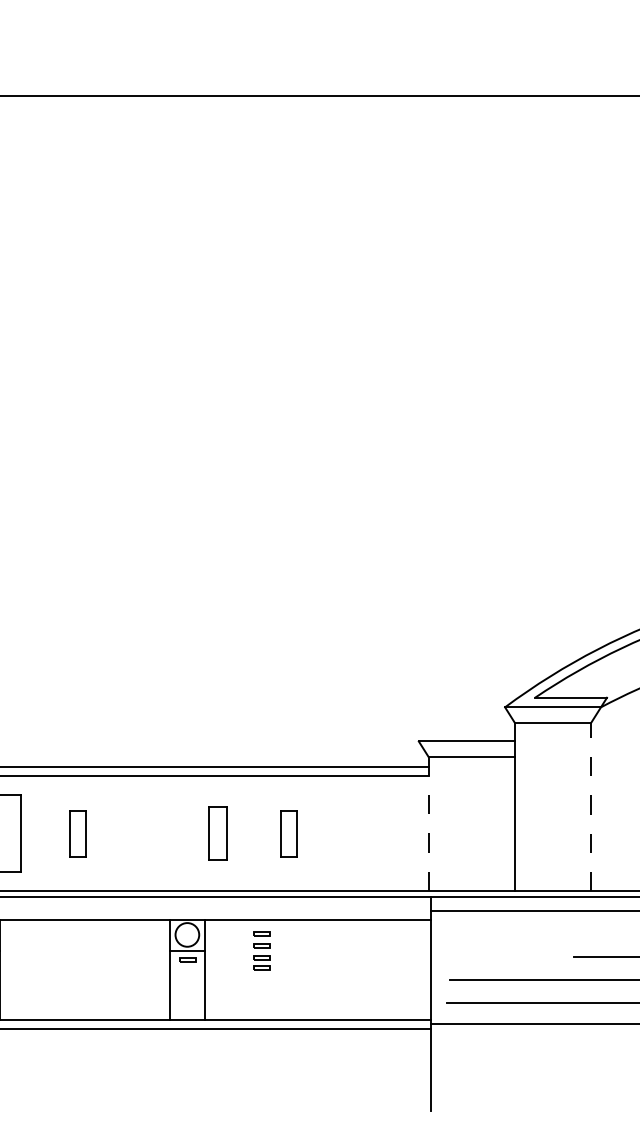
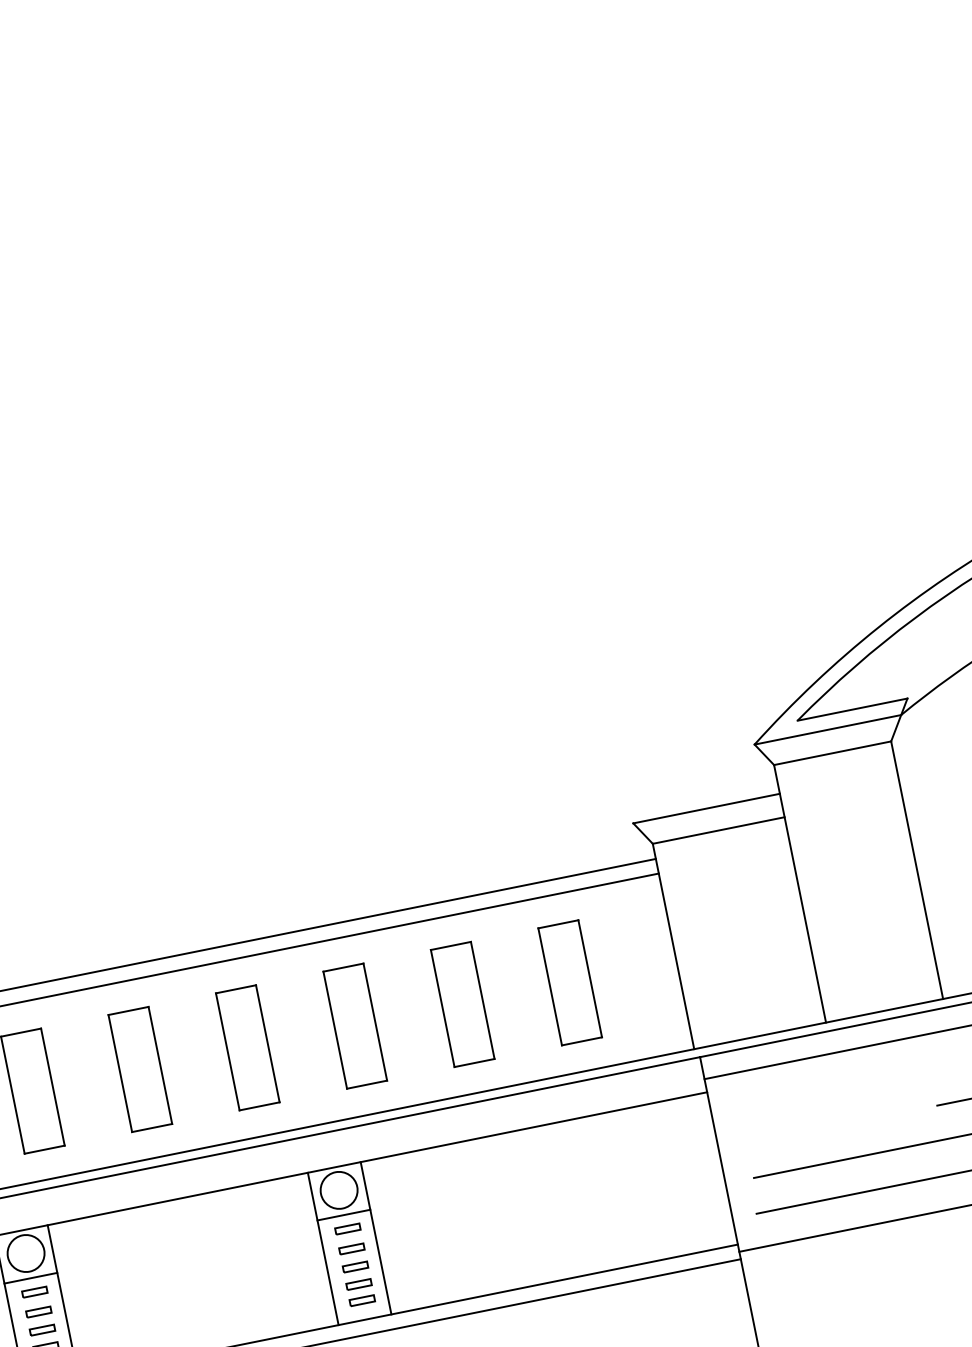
line: (591, 806) -> (917, 869), dashed -> solid
line: (428, 824) -> (673, 947), dashed -> solid
part: (77, 833) -> (139, 1069), size x1.67
part: (147, 833) -> (246, 1047), added
part: (217, 833) -> (353, 1026), size x1.43
part: (288, 833) -> (462, 1004), size x1.67
part: (358, 833) -> (569, 982), added
part: (261, 950) -> (356, 1273), moved

